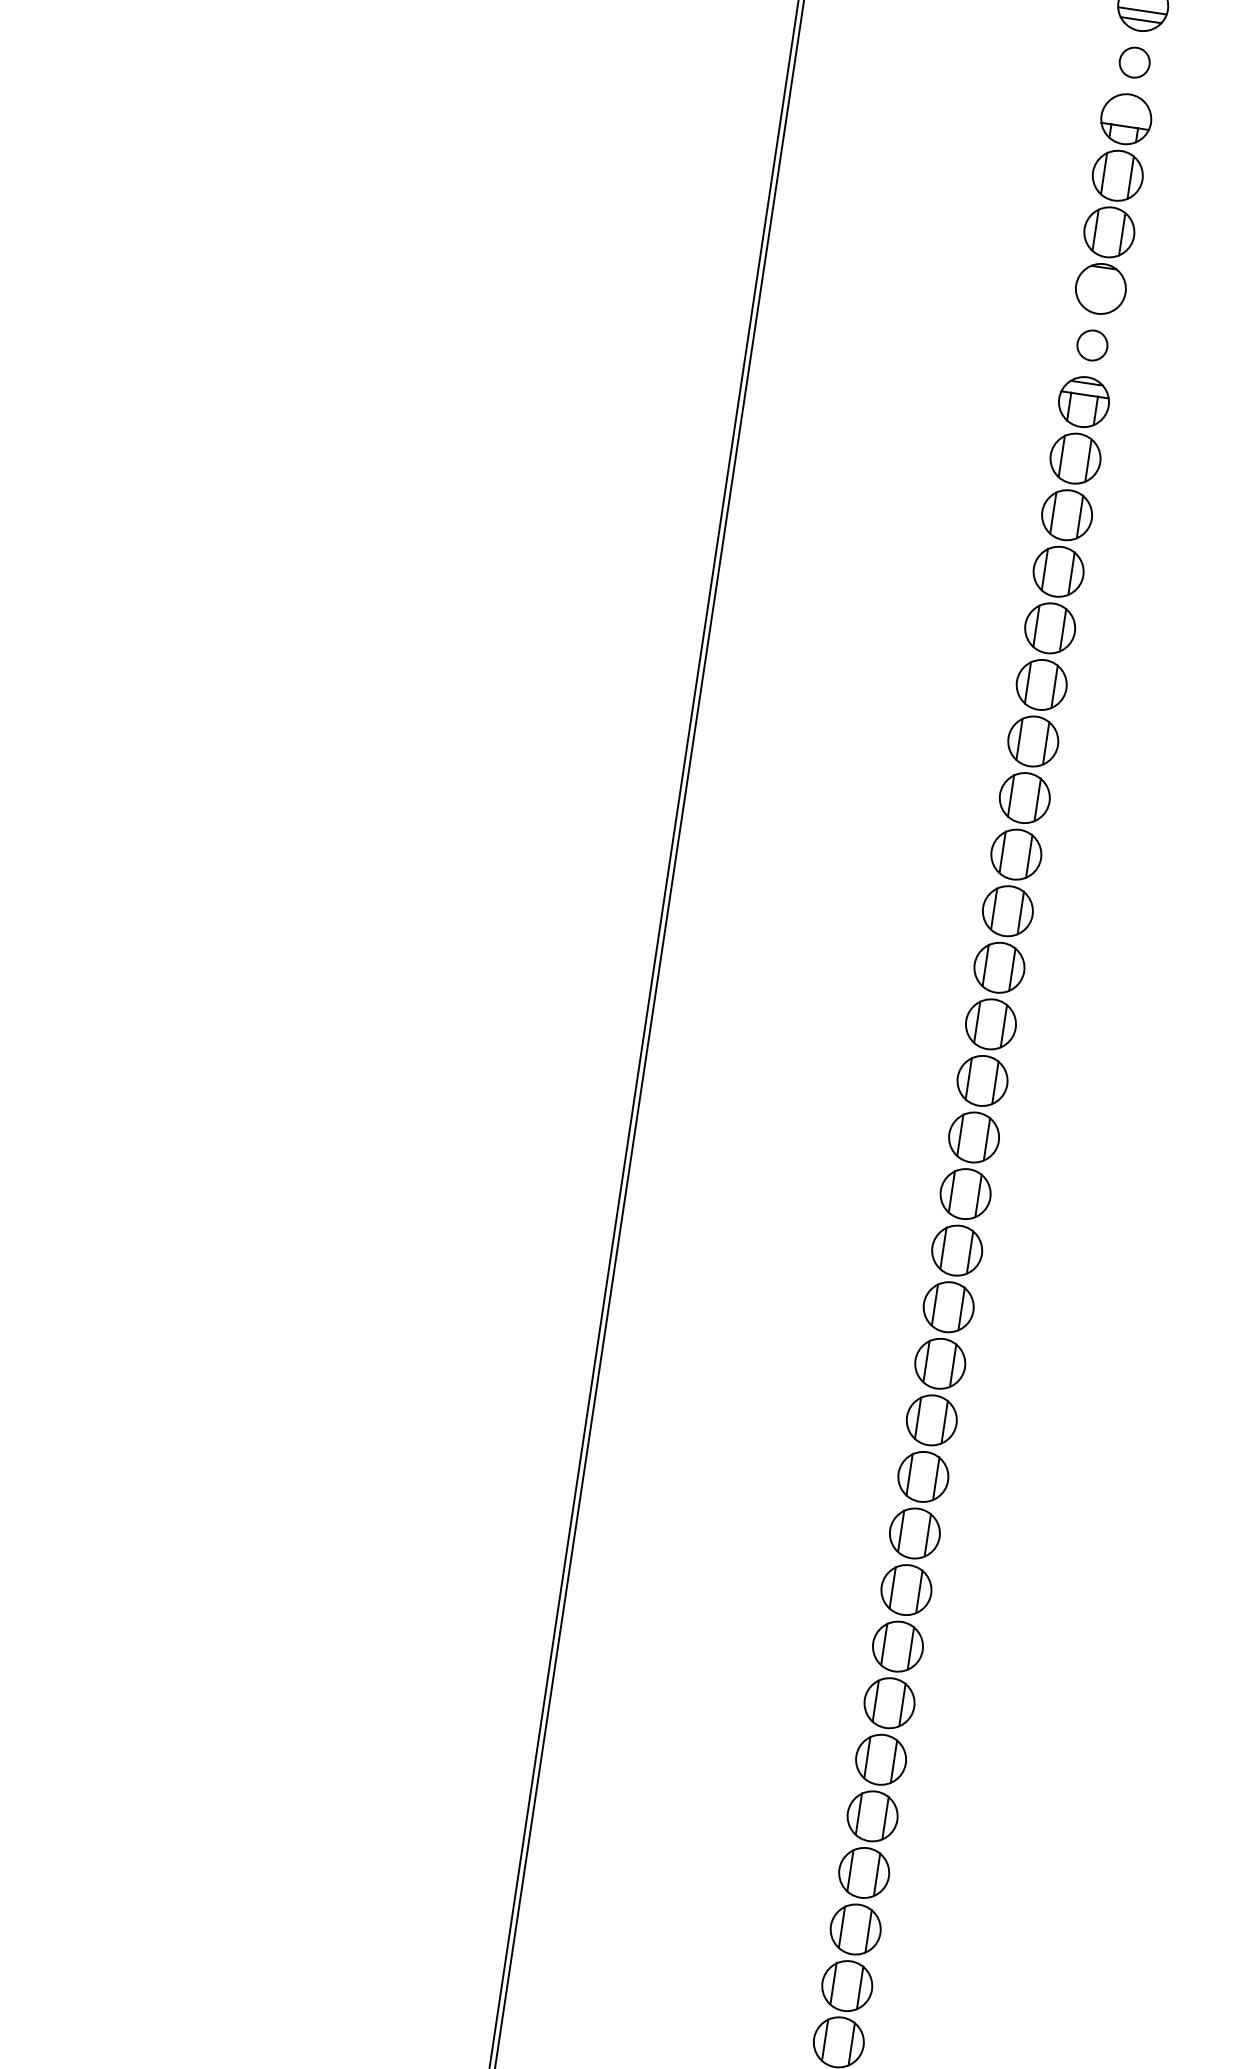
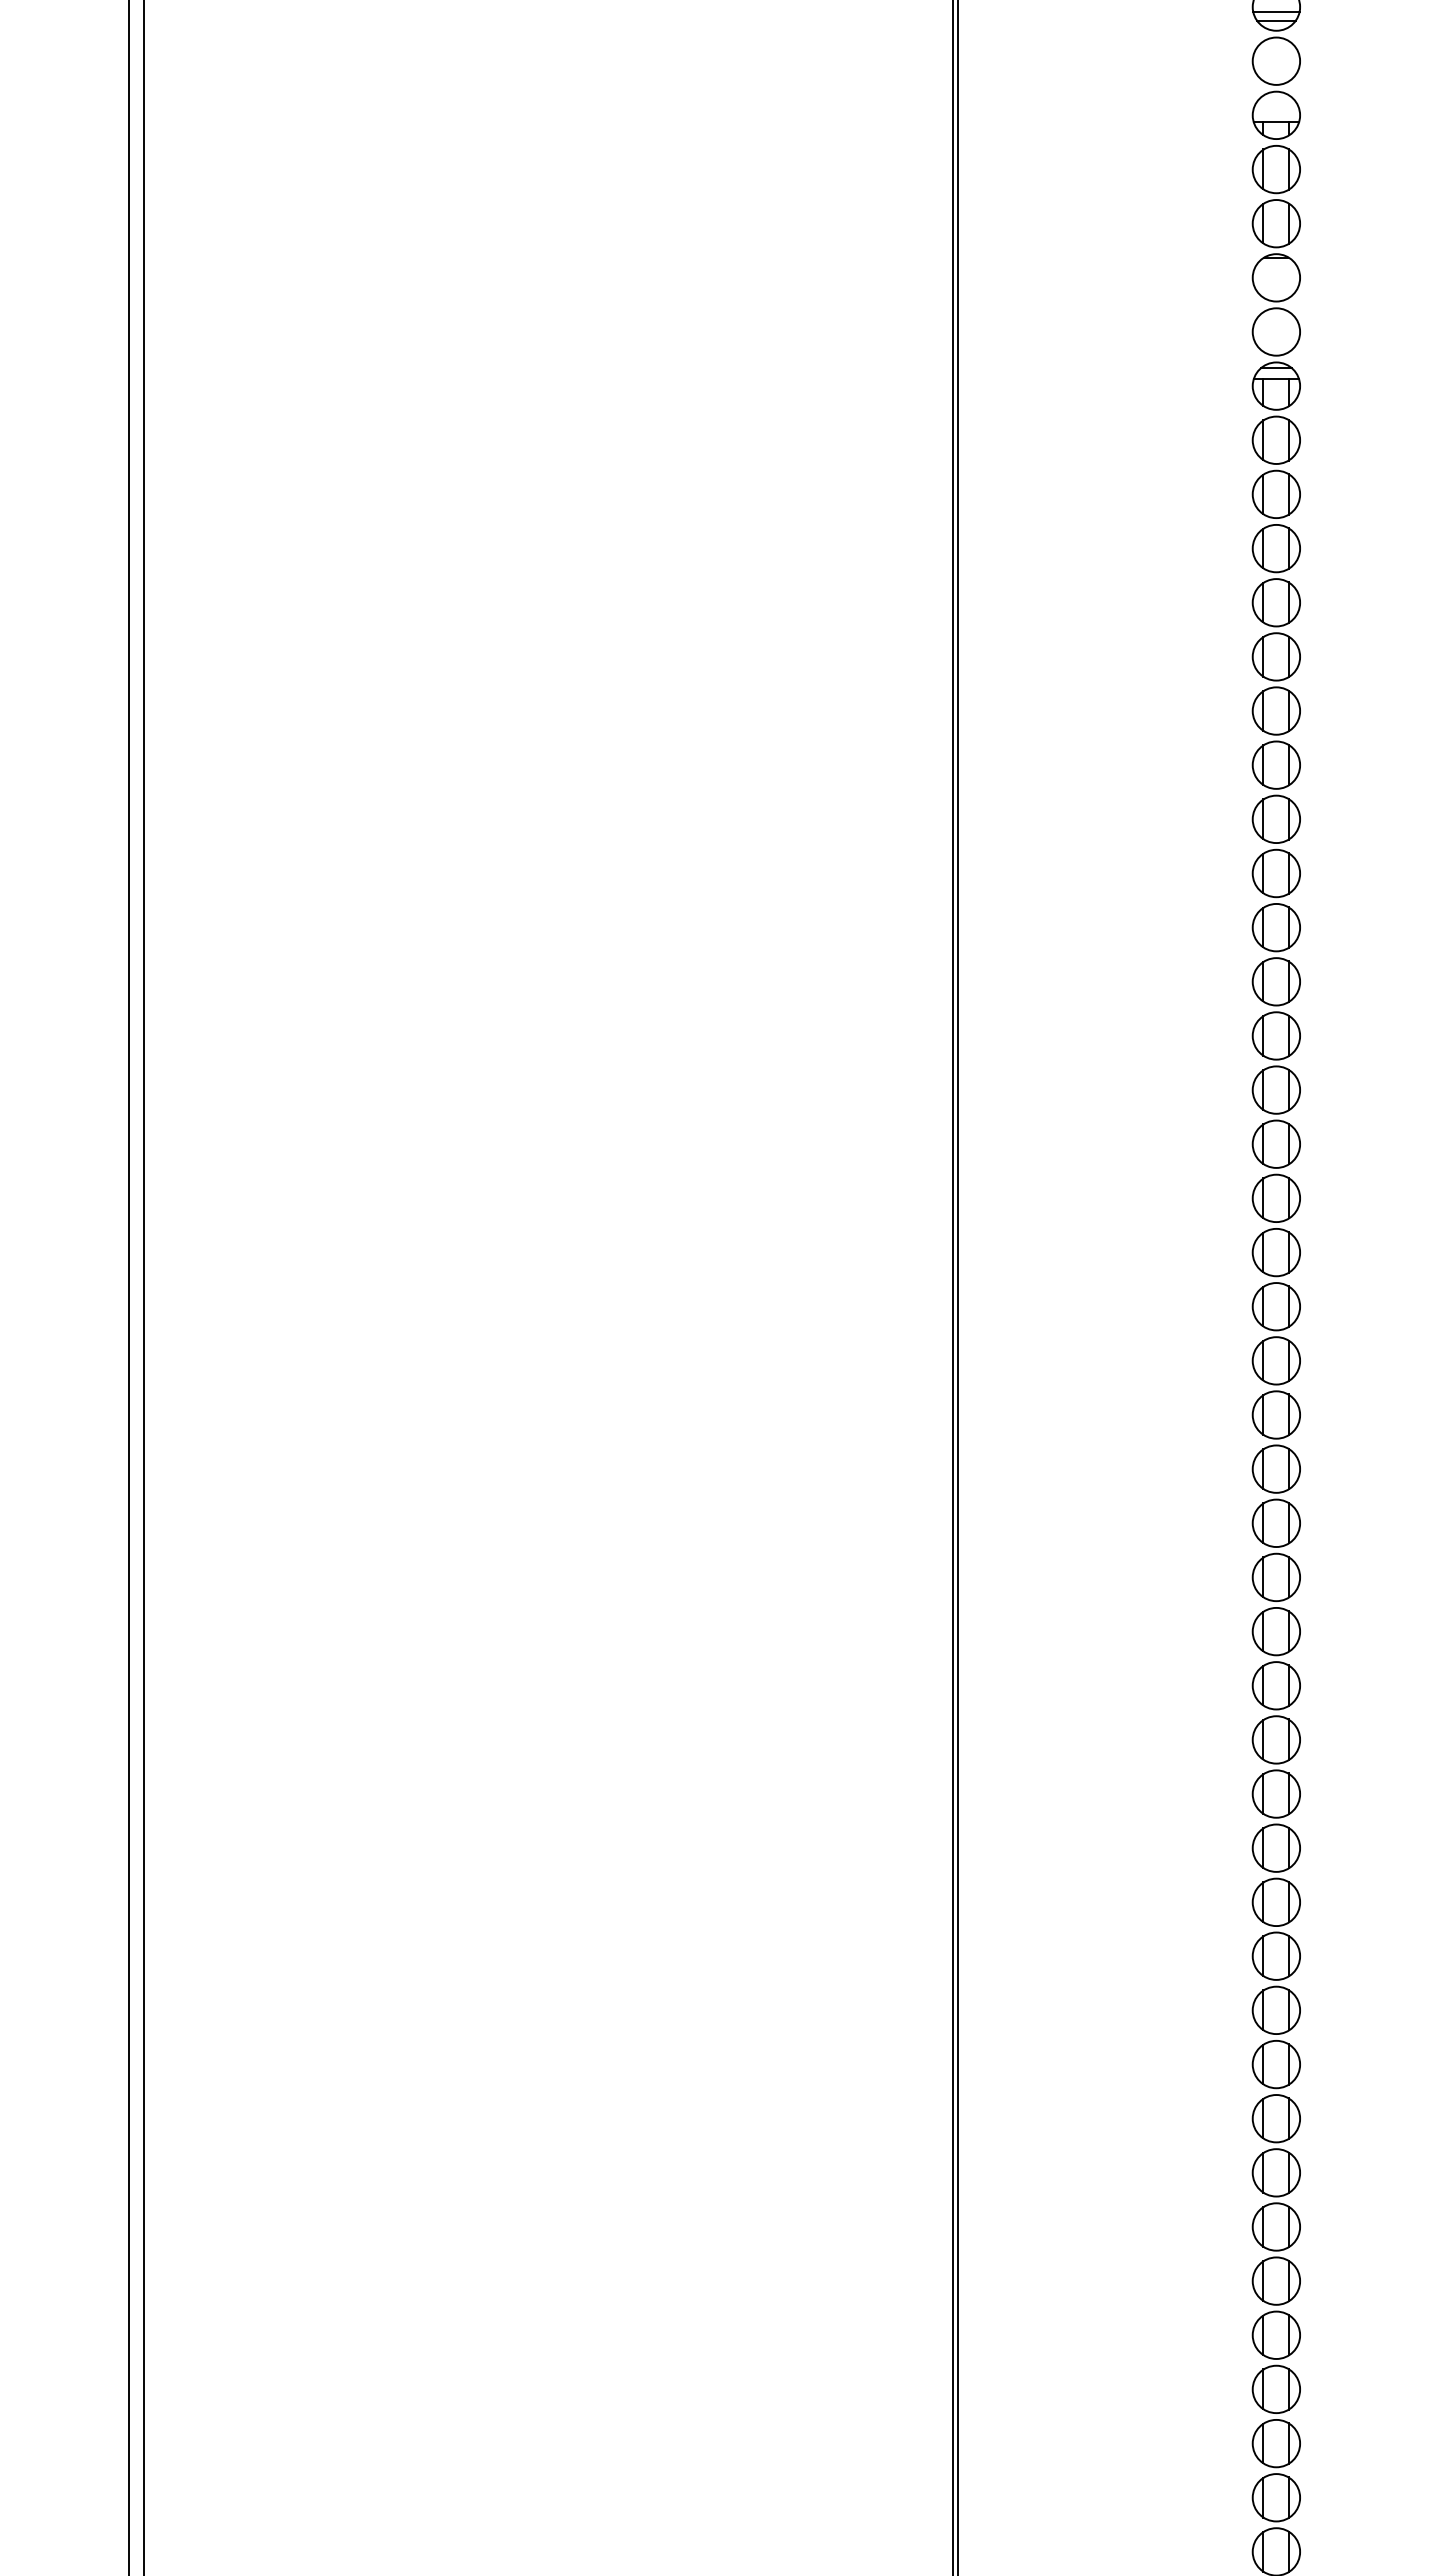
circle: (1134, 61) -> (1276, 60), size x1.67
circle: (1092, 345) -> (1276, 331), size x1.67

